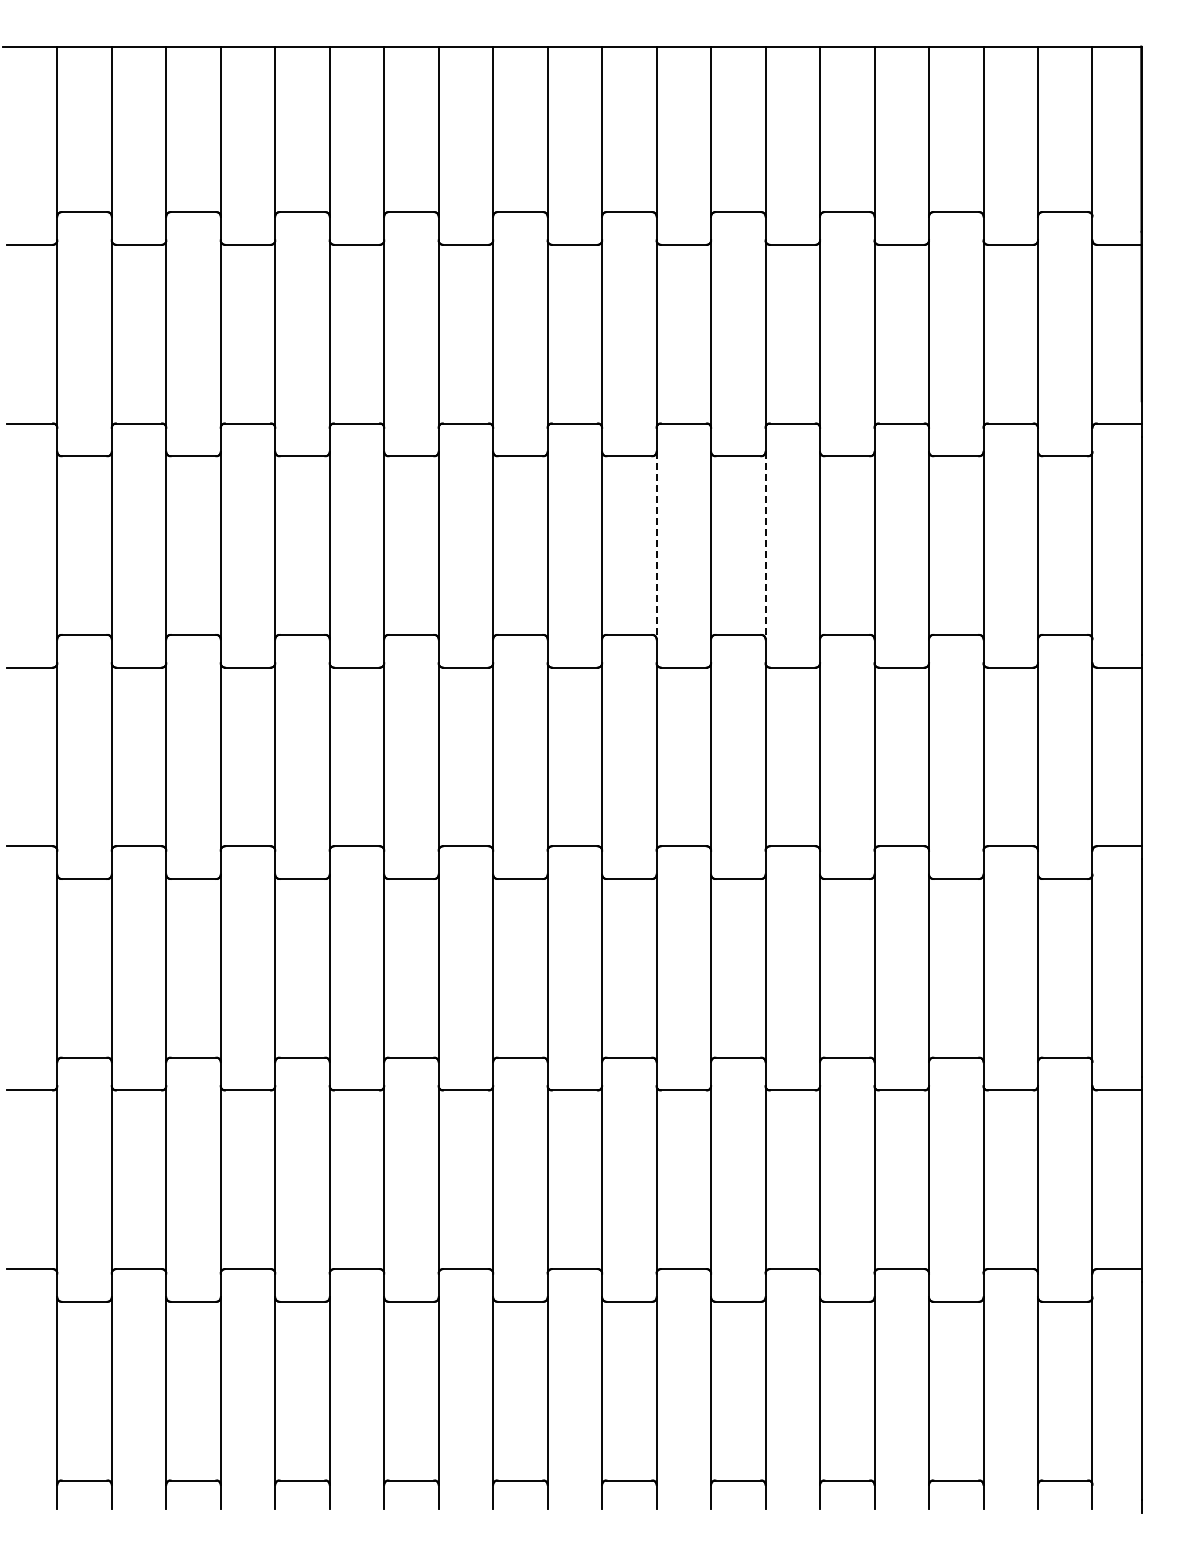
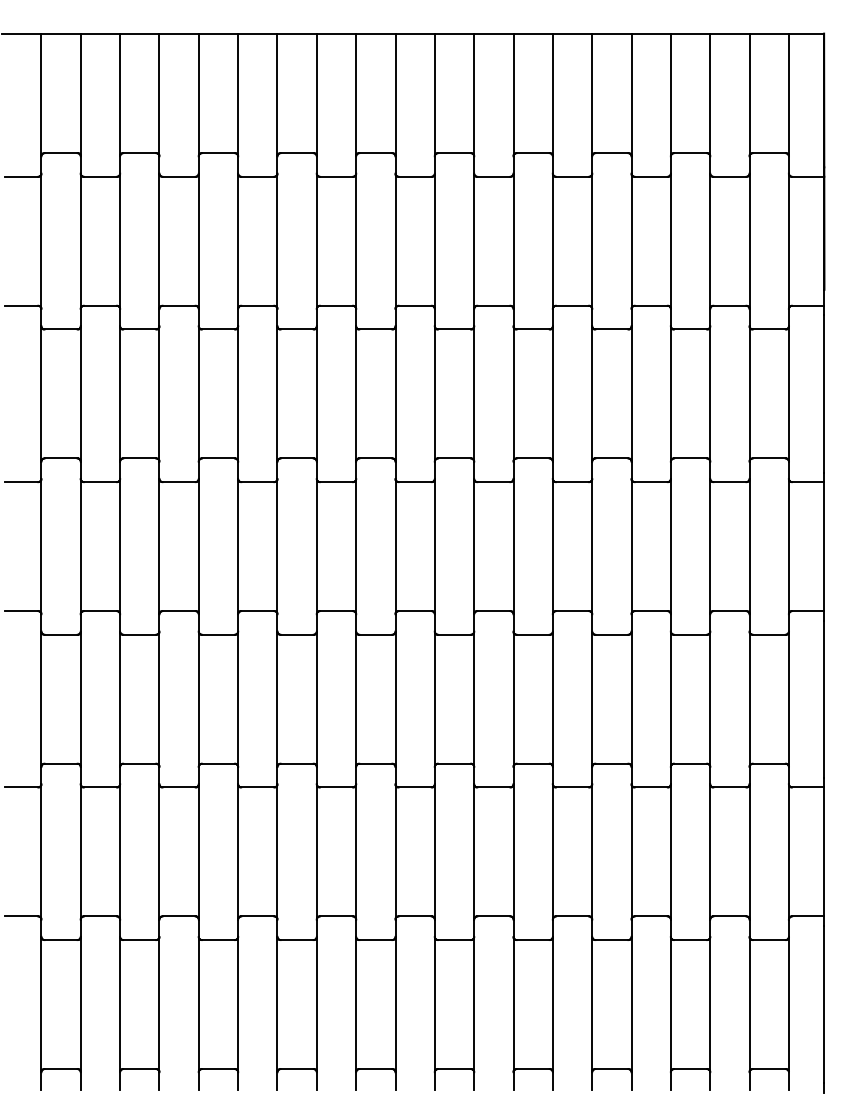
line: (656, 545) -> (474, 393), dashed -> solid
line: (765, 545) -> (552, 393), dashed -> solid

